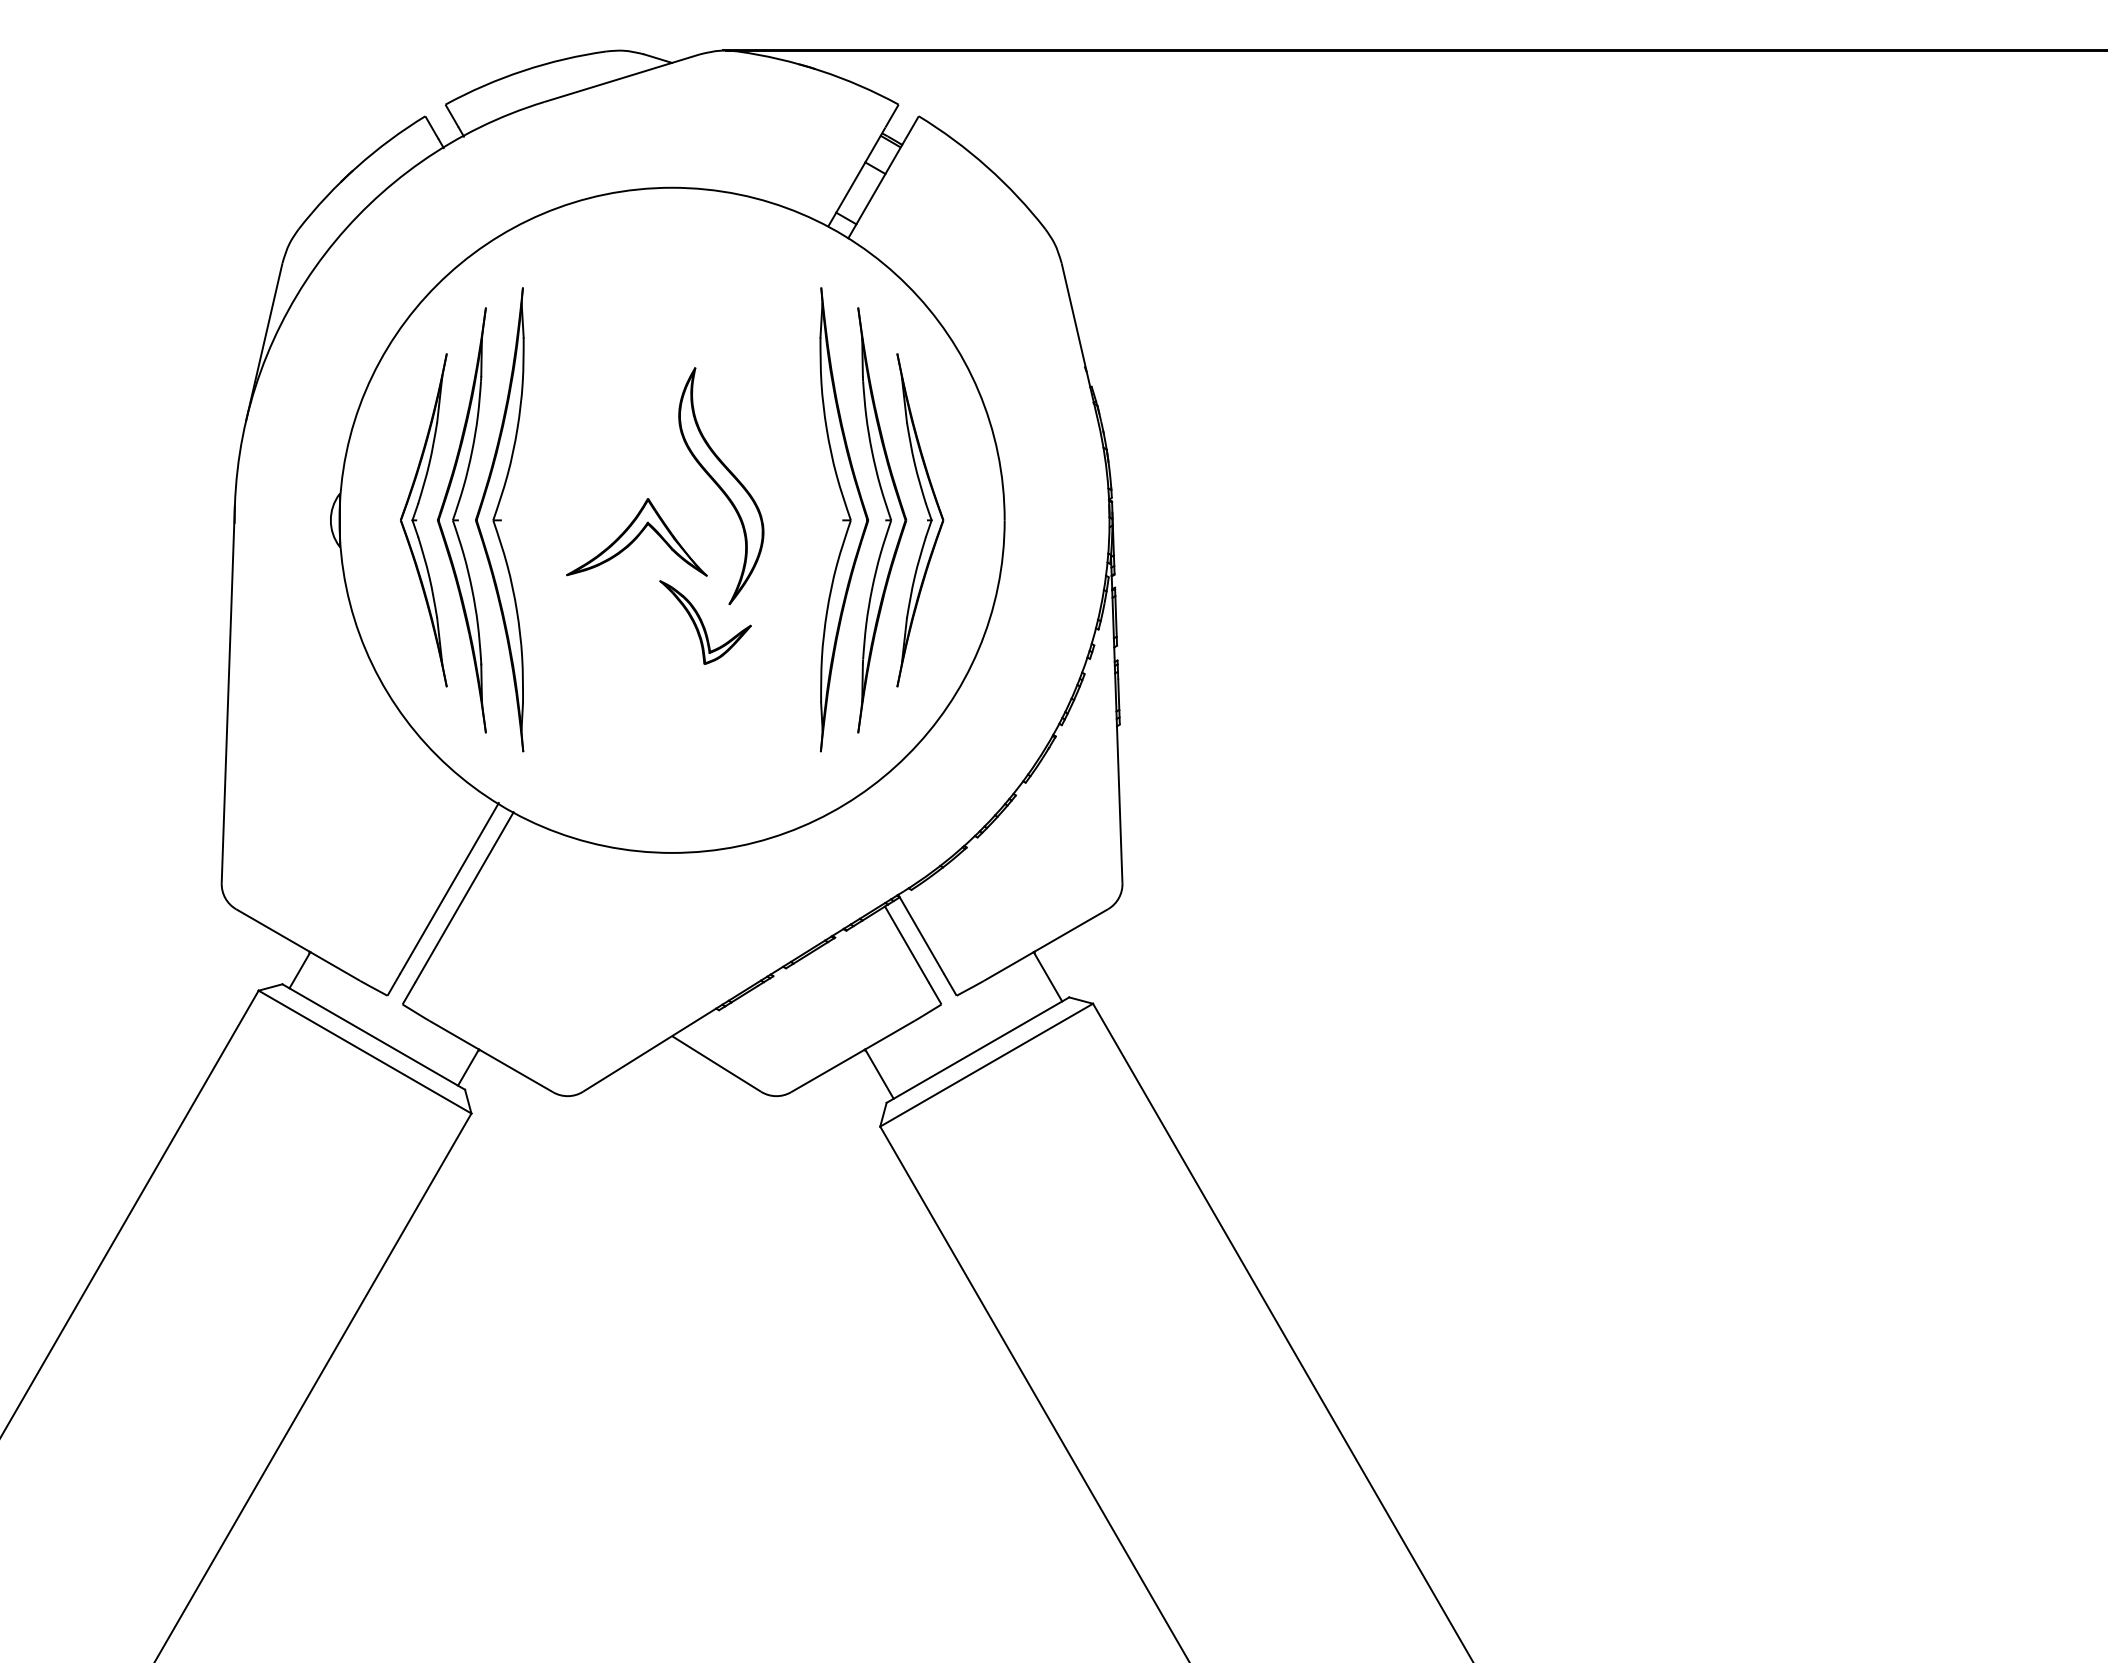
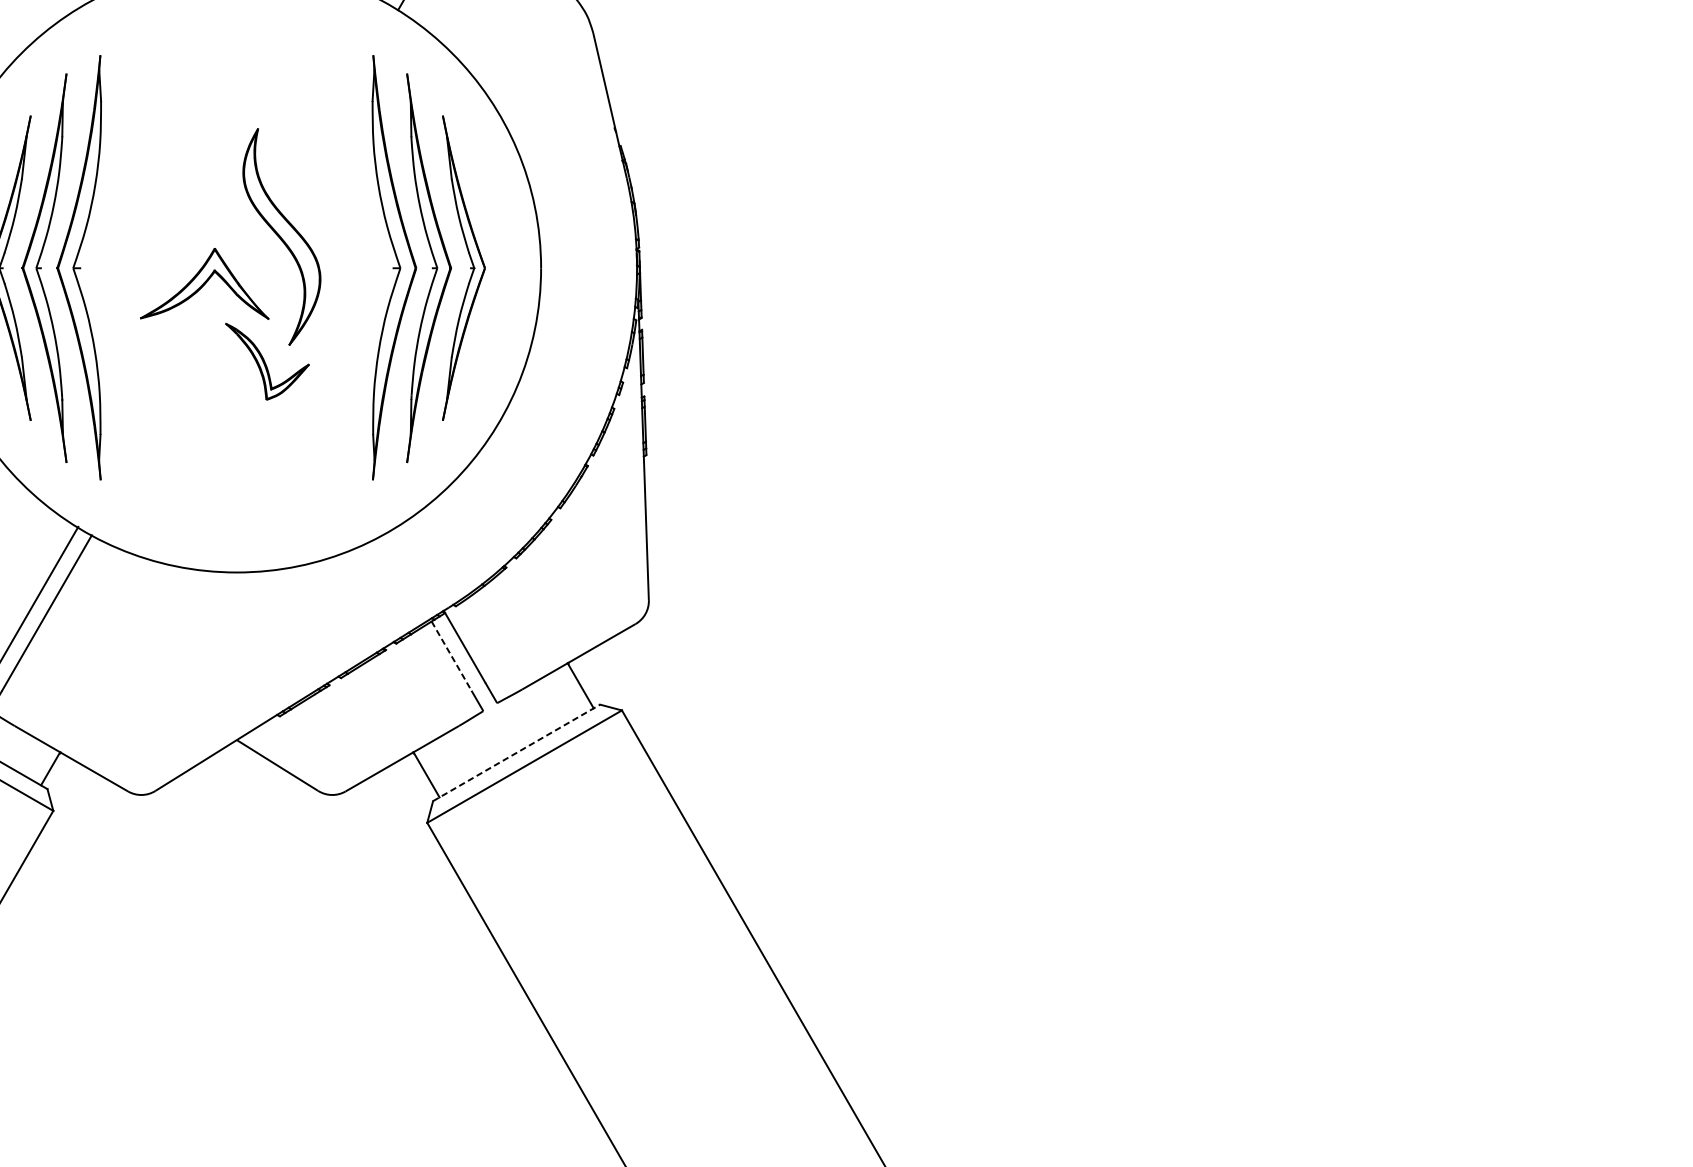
line: (906, 944) -> (451, 656), solid -> dashed
line: (978, 1049) -> (517, 752), solid -> dashed

